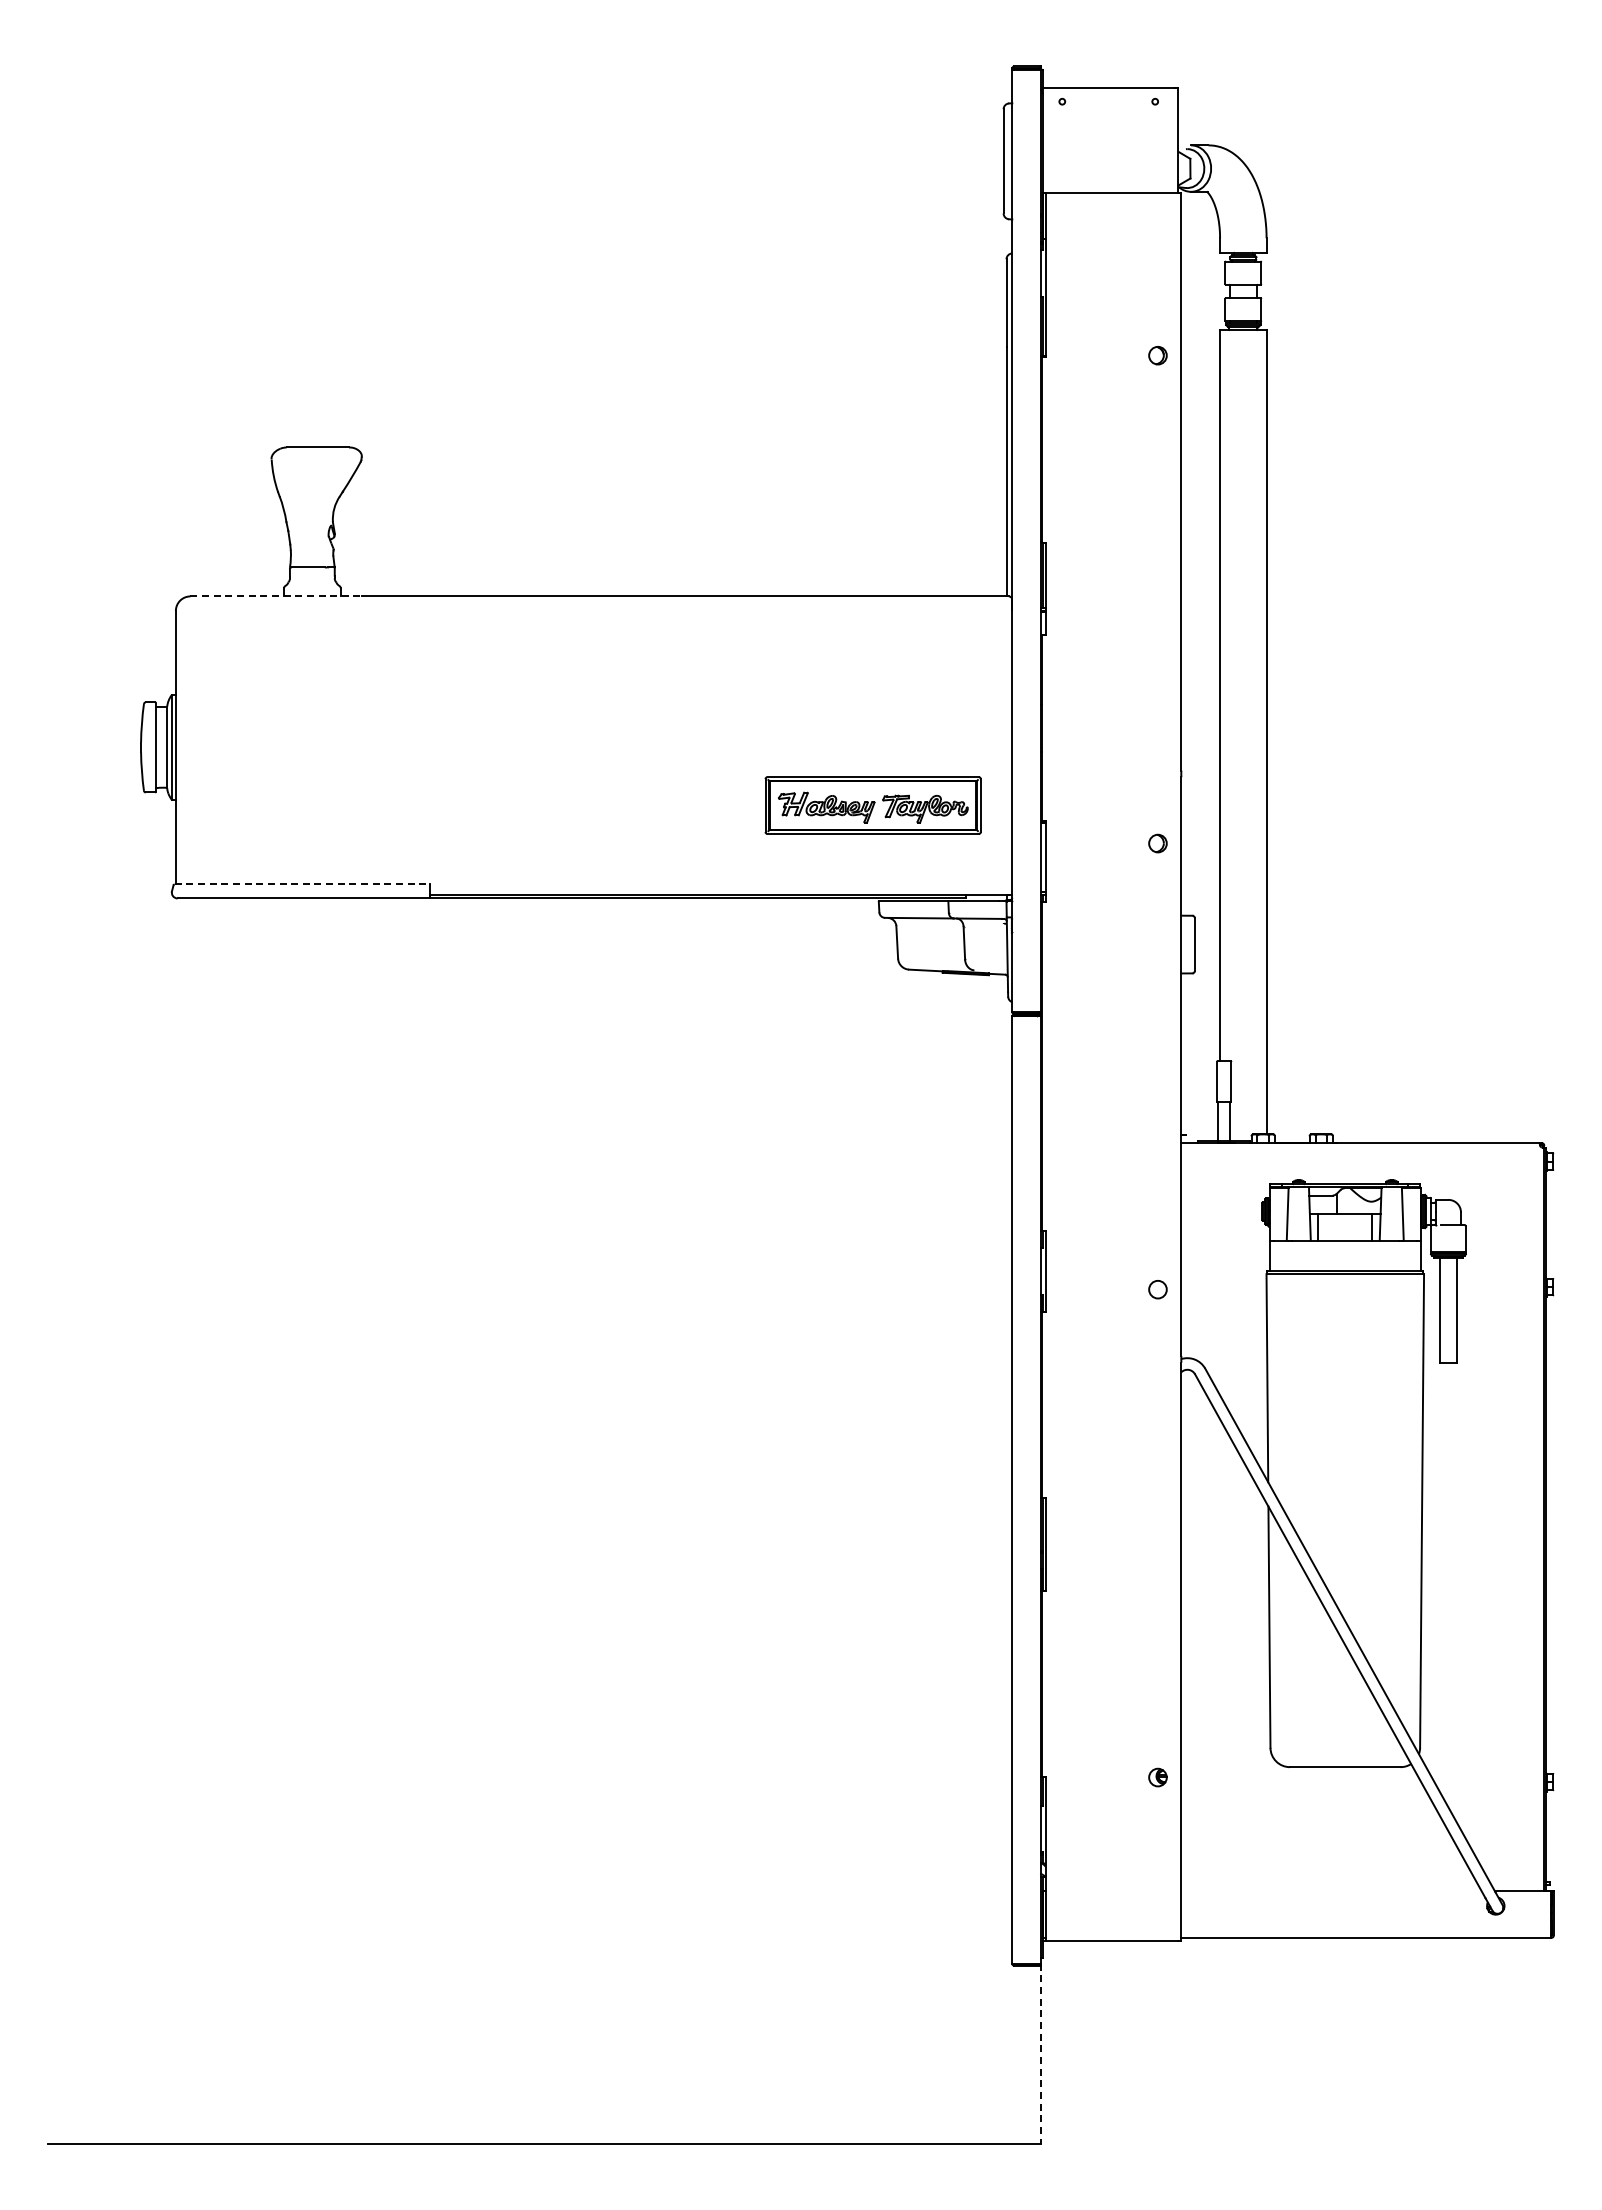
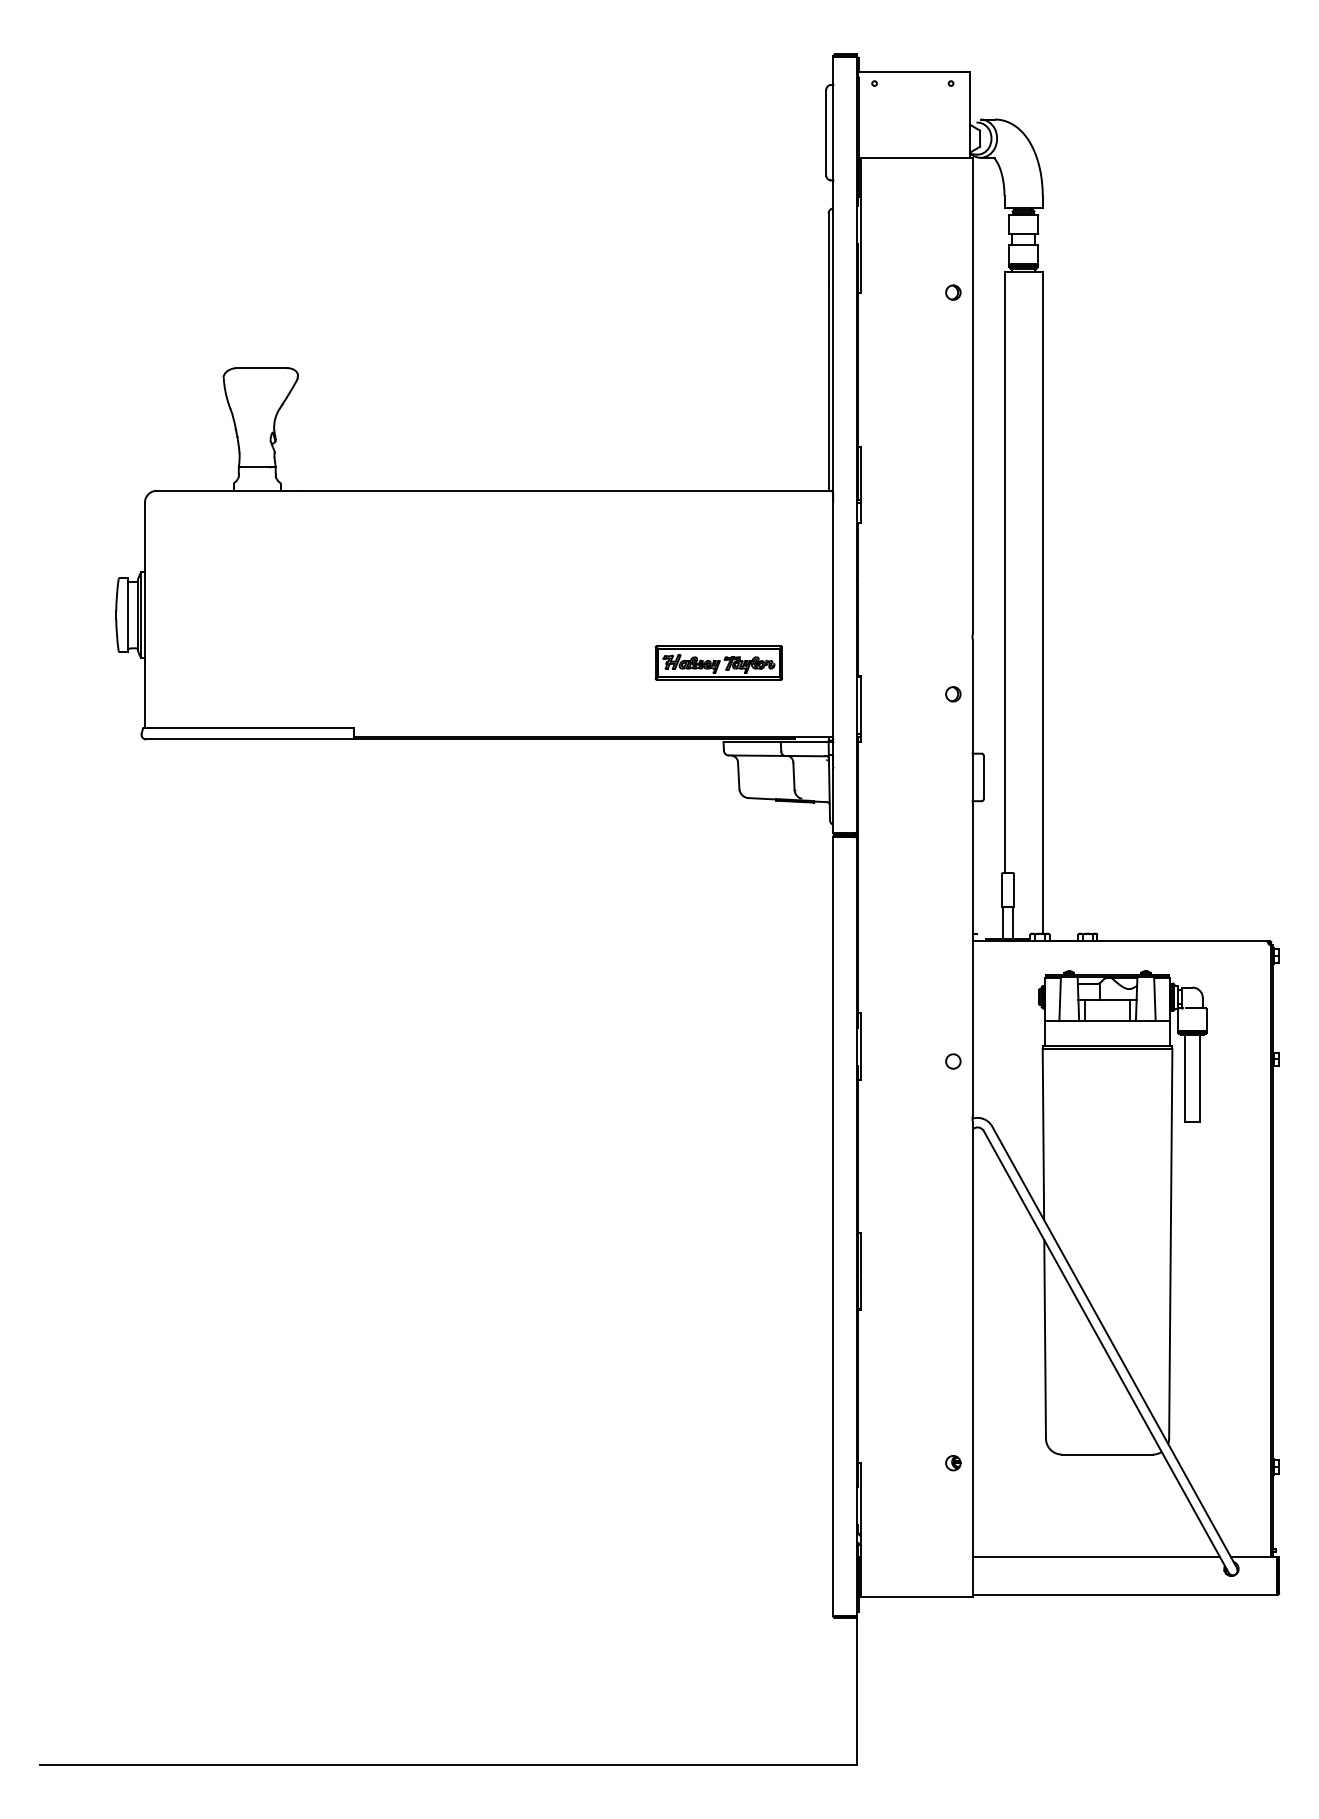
line: (276, 596) -> (227, 490), dashed -> solid
part: (872, 805) -> (718, 662), size x0.71
line: (302, 884) -> (249, 727), dashed -> solid
line: (1331, 1891) -> (1096, 1556), added
line: (1041, 2053) -> (857, 1690), dashed -> solid

